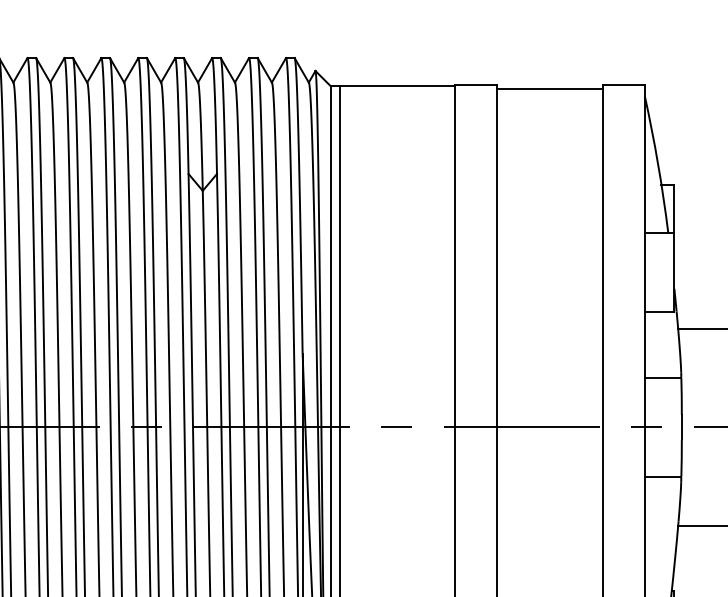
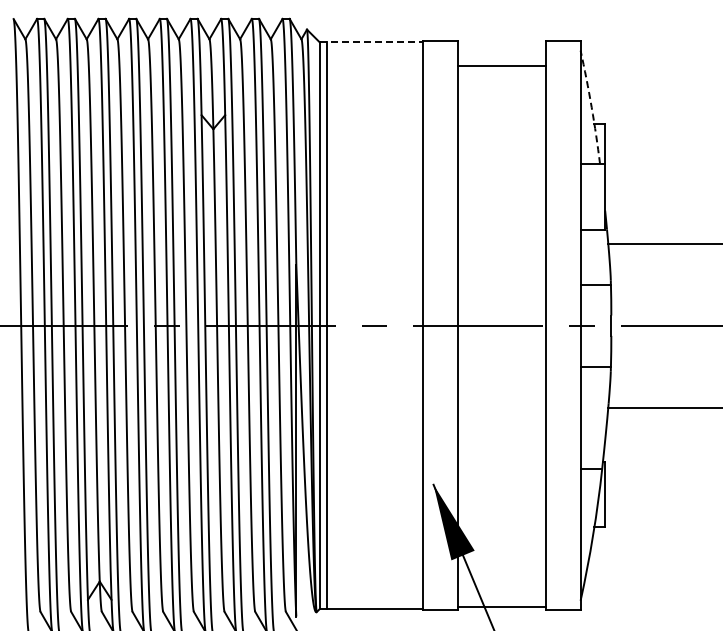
line: (393, 86) -> (371, 42), solid -> dashed
line: (549, 88) -> (501, 65), moved
arc: (657, 164) -> (591, 107), solid -> dashed

